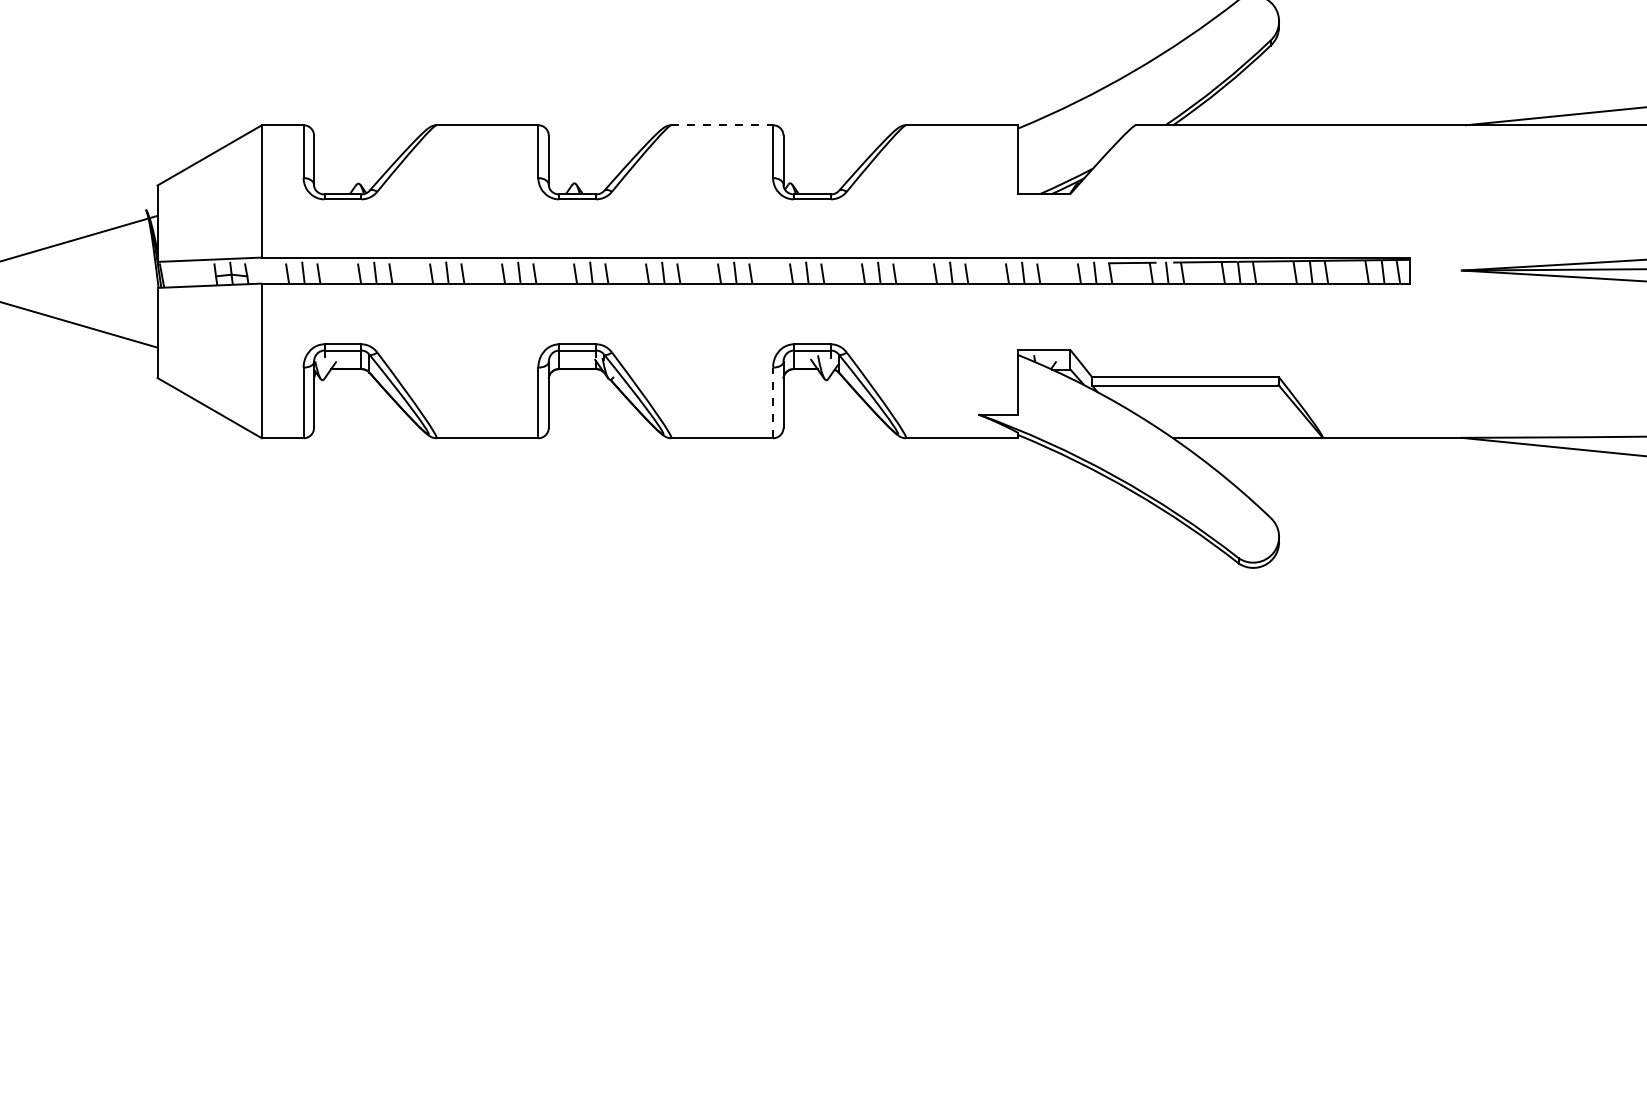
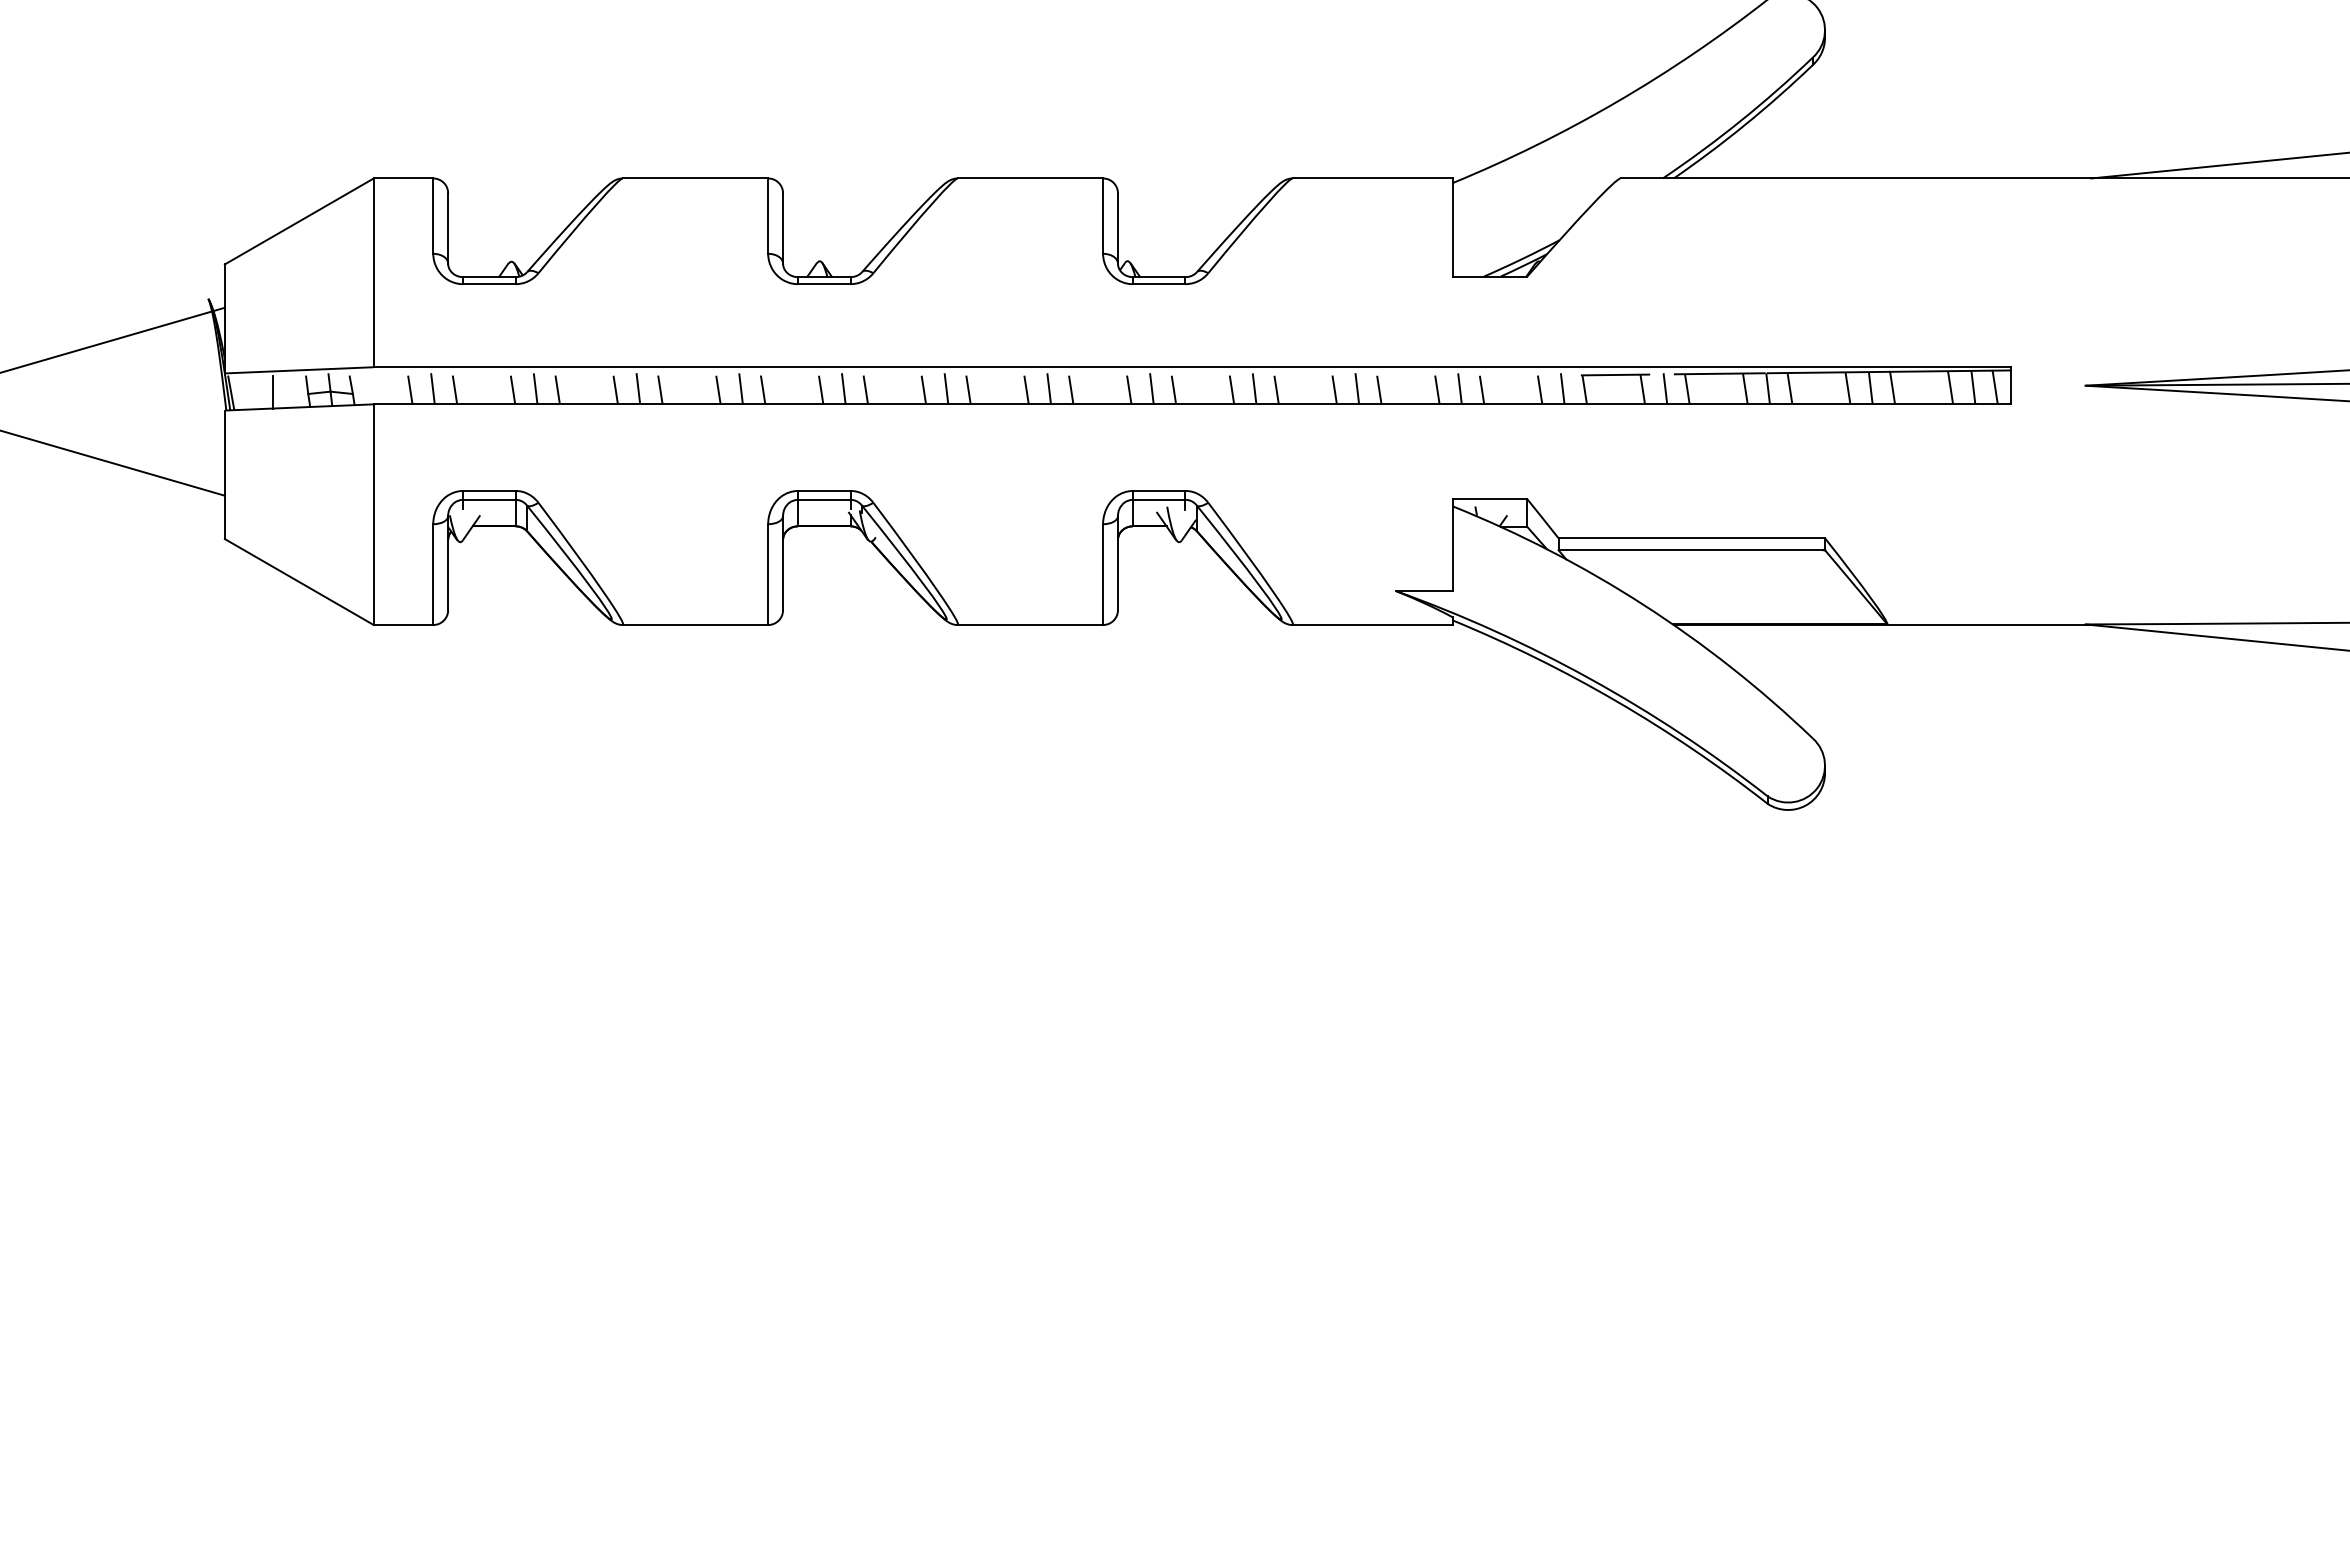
line: (722, 125) -> (1030, 178), dashed -> solid
line: (190, 274) -> (272, 391), added
line: (773, 402) -> (1103, 574), dashed -> solid

